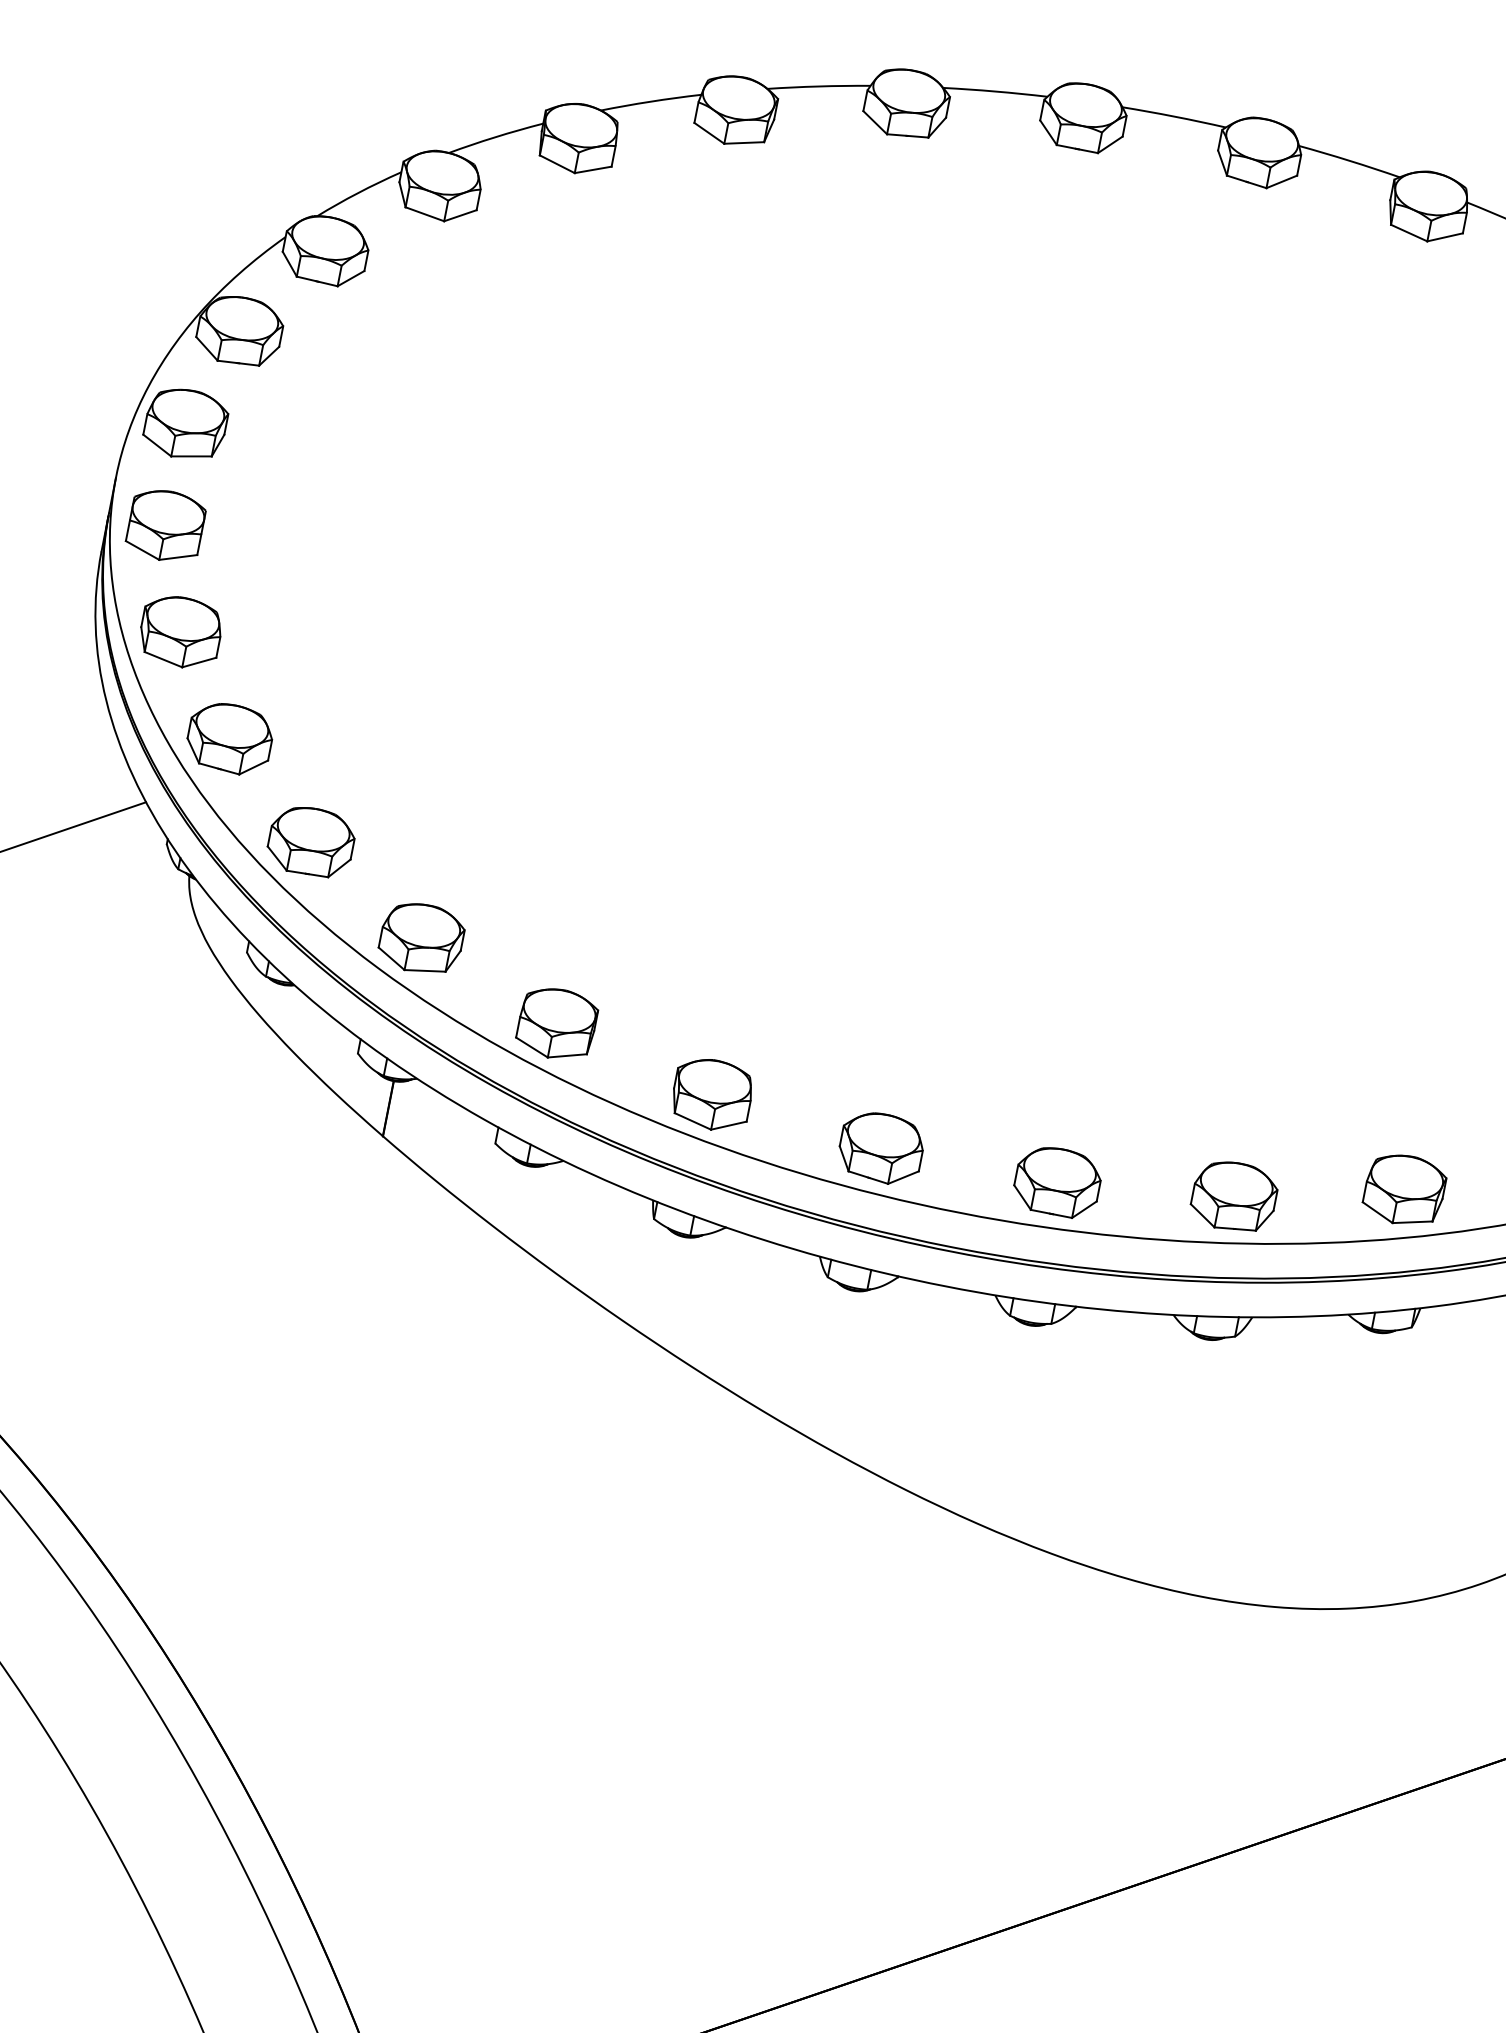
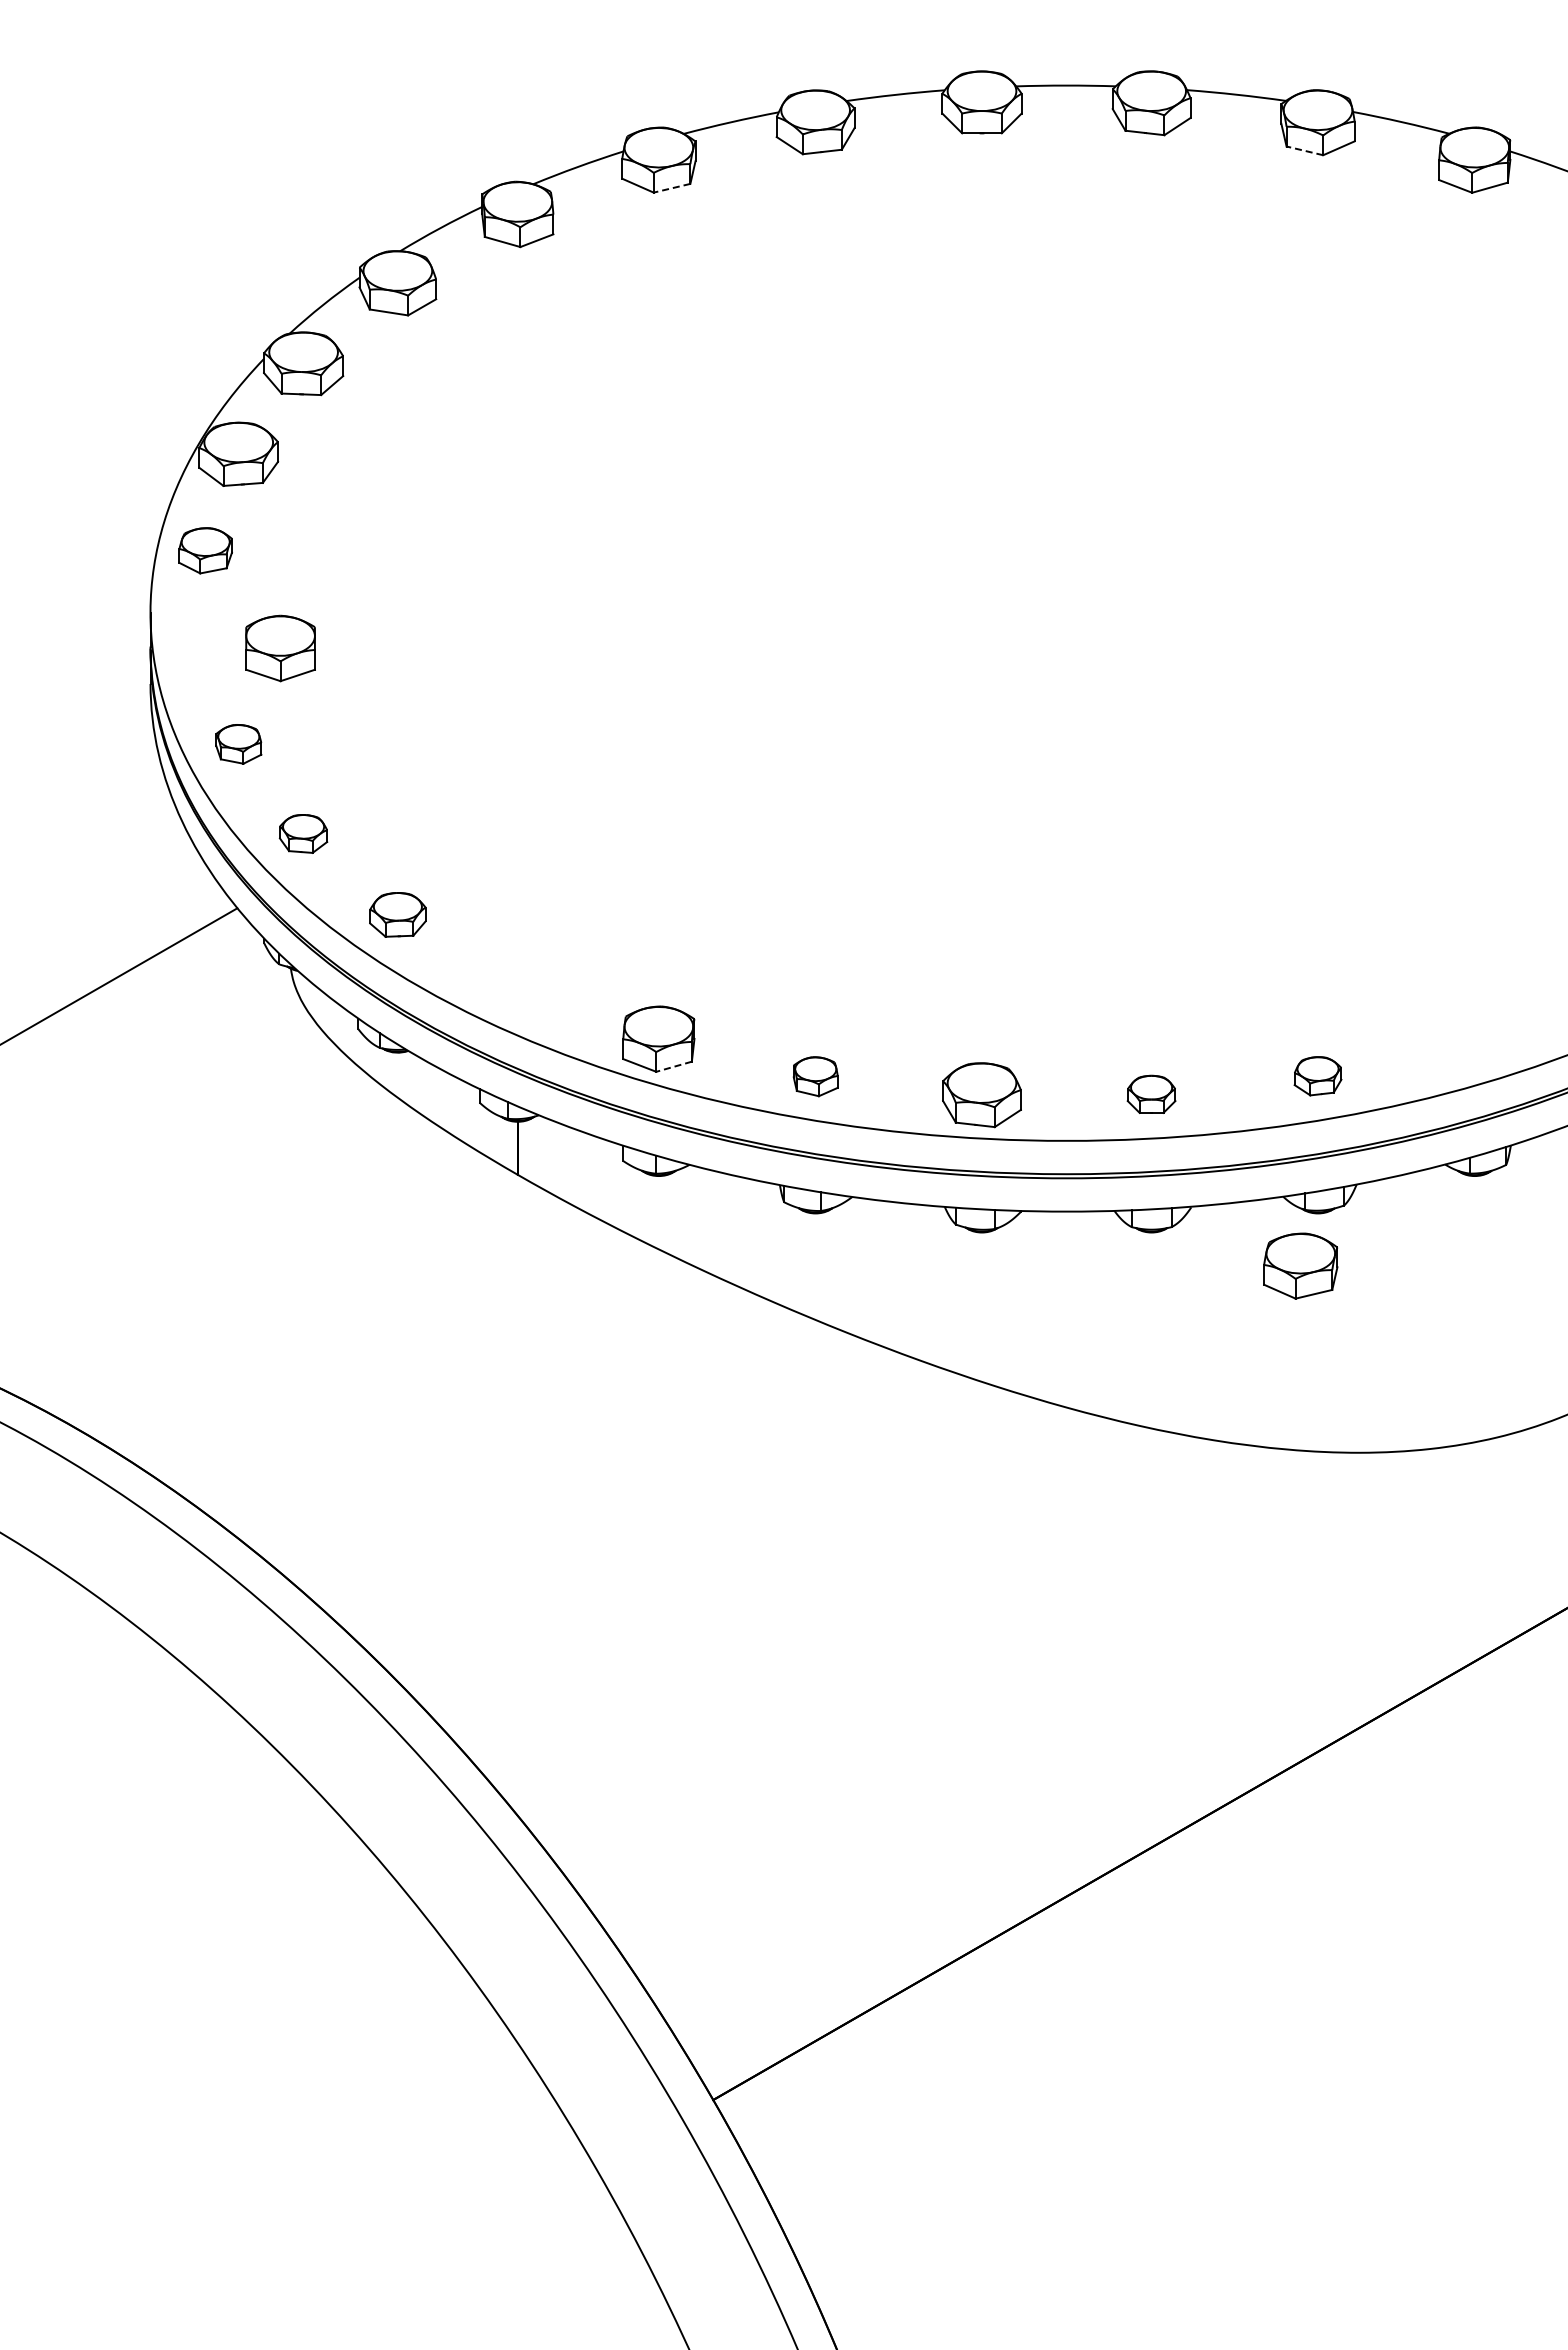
line: (744, 143) -> (672, 188), solid -> dashed
line: (1408, 232) -> (1304, 150), solid -> dashed
part: (185, 424) -> (205, 550), size x0.7
part: (165, 525) -> (280, 648), moved
part: (180, 632) -> (238, 744), size x0.6
part: (229, 738) -> (303, 833), size x0.6
part: (311, 841) -> (397, 914), size x0.7
part: (421, 938) -> (517, 984), removed
line: (566, 1055) -> (673, 1066), solid -> dashed
part: (712, 1094) -> (815, 1076), size x0.6
part: (1057, 1181) -> (1151, 1094), size x0.6
part: (1404, 1189) -> (1300, 1265), moved
part: (1233, 1197) -> (1317, 1076), size x0.6

